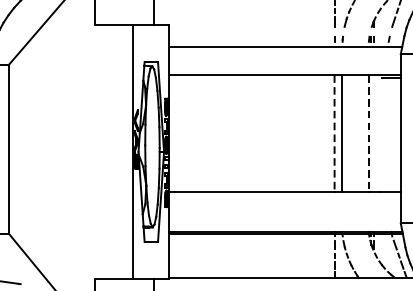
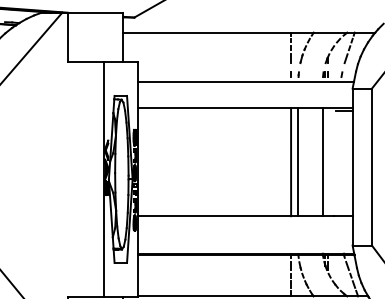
line: (334, 133) -> (291, 162), dashed -> solid
line: (368, 133) -> (322, 162), dashed -> solid

